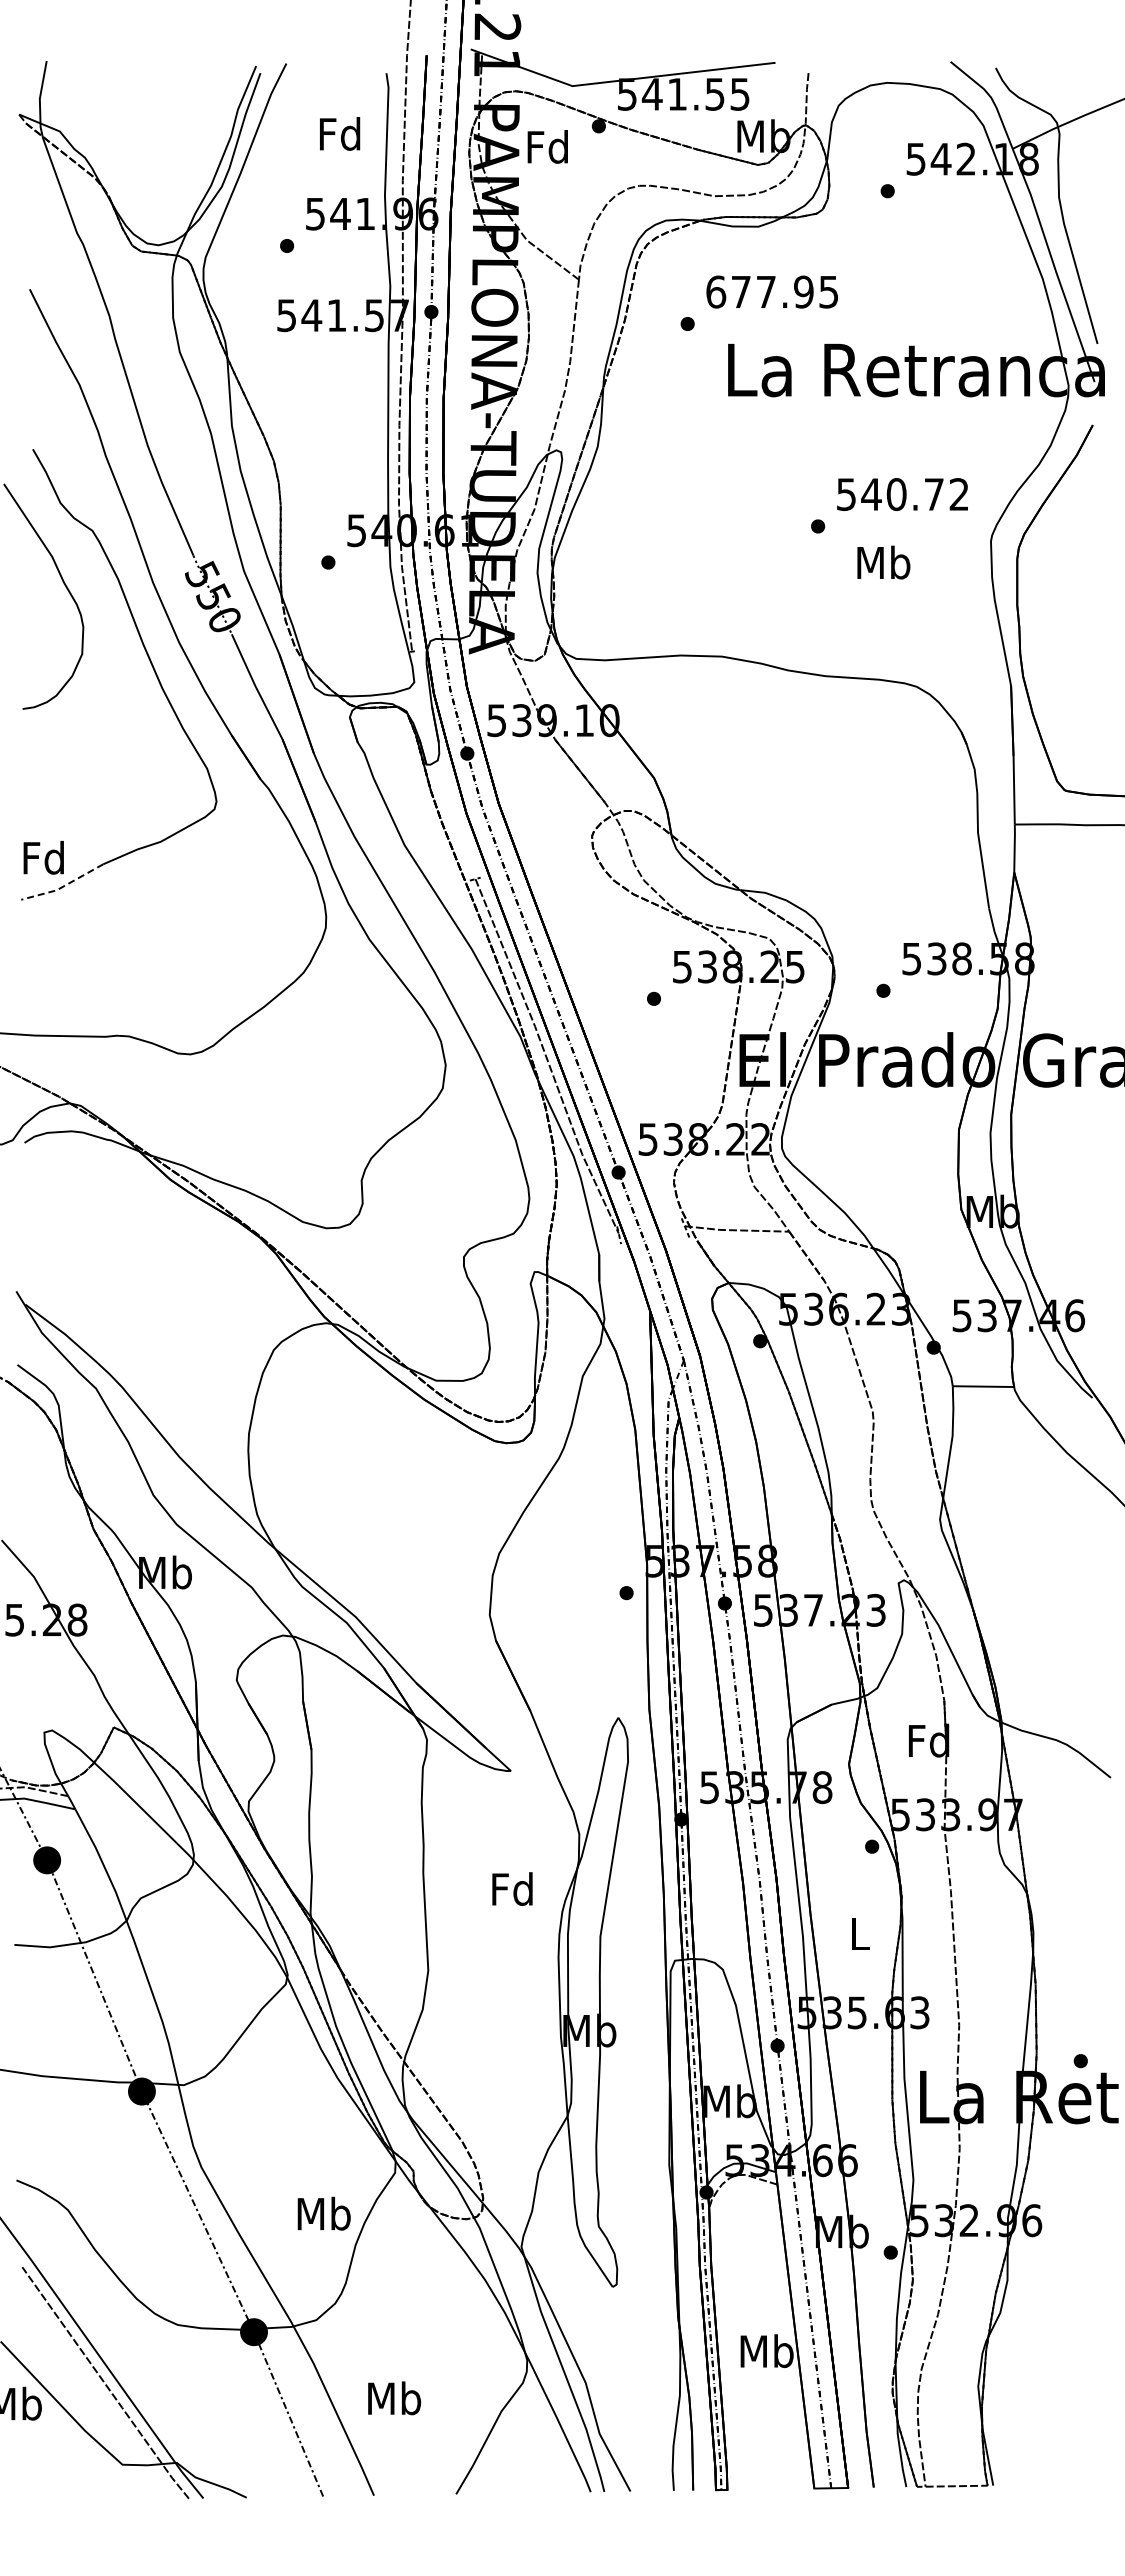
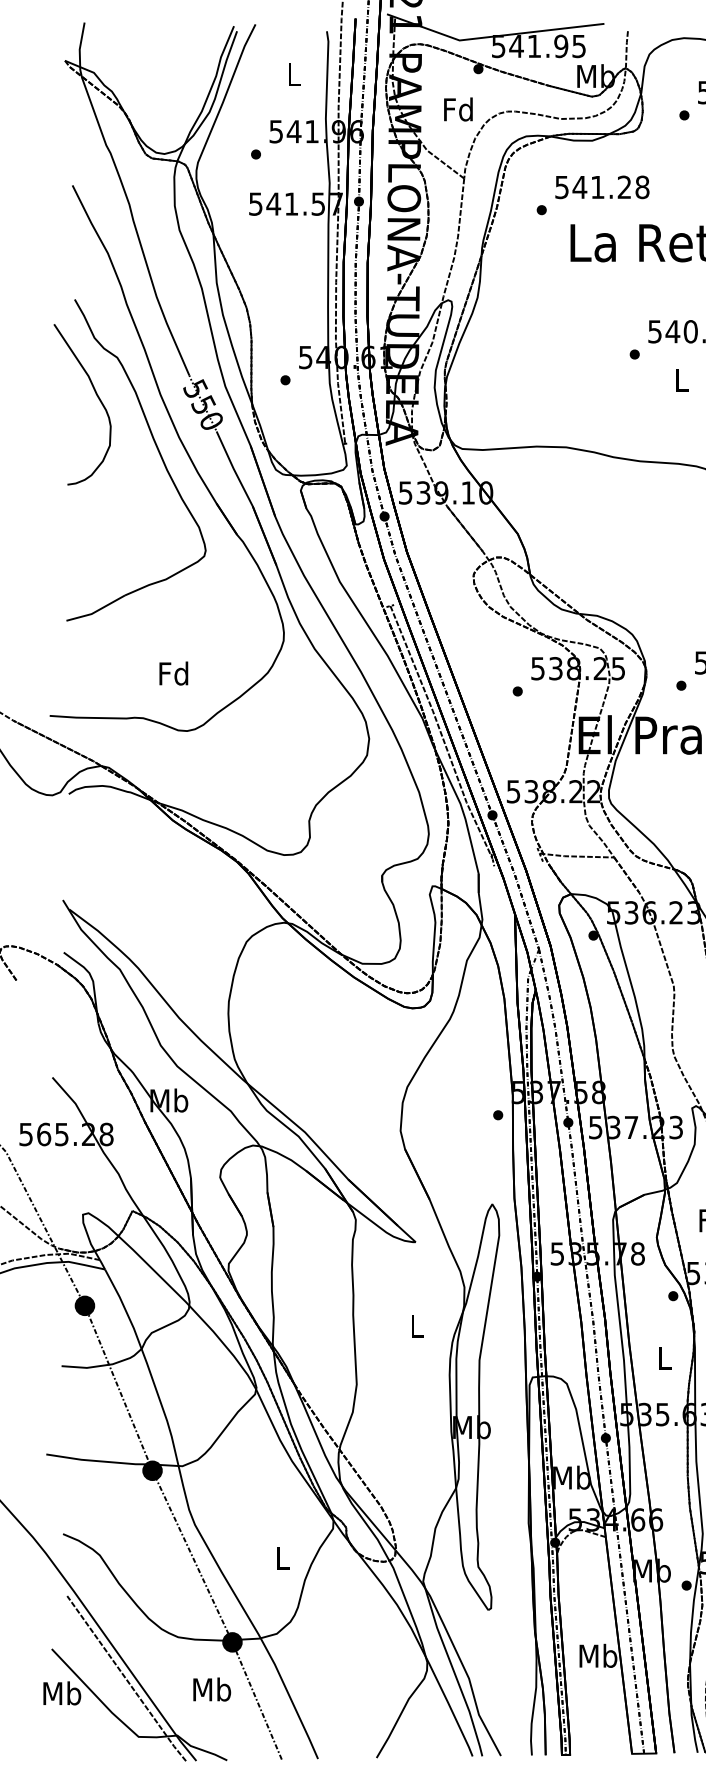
text: (714, 93) -> (560, 45), 541.55 -> 541.95
text: (340, 133) -> (294, 74), Fd -> L
text: (547, 146) -> (458, 109), moved
text: (772, 291) -> (602, 186), 677.95 -> 541.28
text: (883, 562) -> (681, 380), Mb -> L
text: (43, 857) -> (173, 673), moved
line: (63, 886) -> (96, 611), dashed -> solid
text: (512, 1888) -> (416, 1325), Fd -> L
text: (323, 2213) -> (282, 1557), Mb -> L
text: (394, 2398) -> (212, 1689), moved

